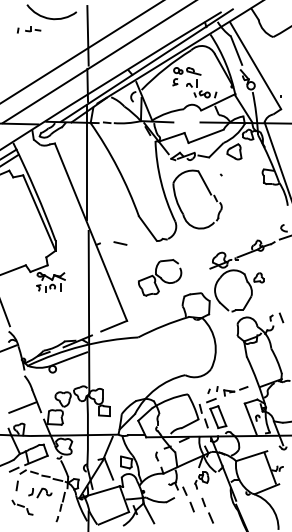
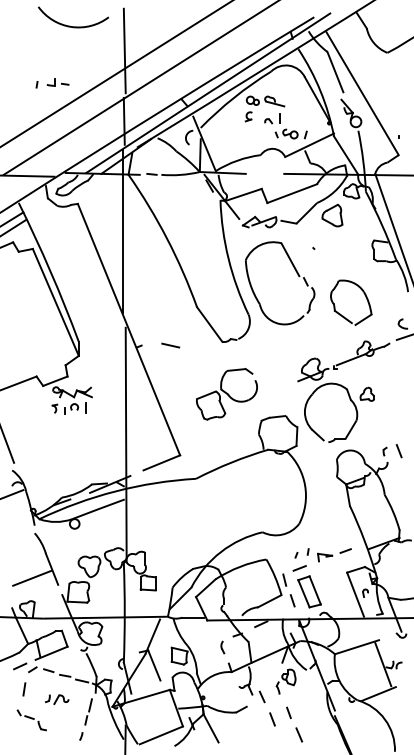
part: (29, 29) -> (53, 83), moved
part: (247, 212) -> (350, 301), added
part: (40, 493) -> (57, 700), size x0.71

